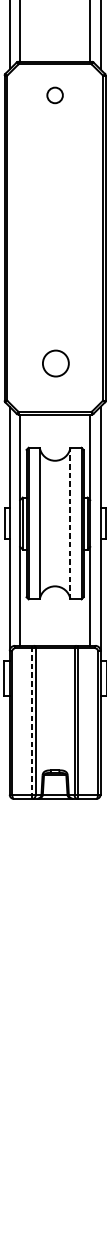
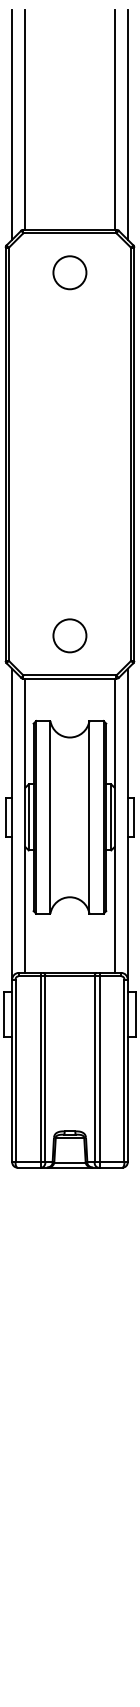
circle: (54, 95) -> (69, 272), size x1.67
circle: (55, 363) -> (69, 635), moved
line: (70, 522) -> (89, 816), dashed -> solid
line: (31, 721) -> (40, 1069), dashed -> solid

